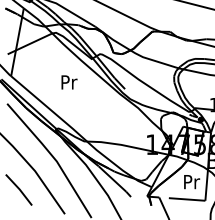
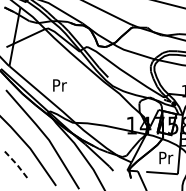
text: (69, 82) -> (60, 85), moved
line: (19, 189) -> (16, 164), solid -> dashed

